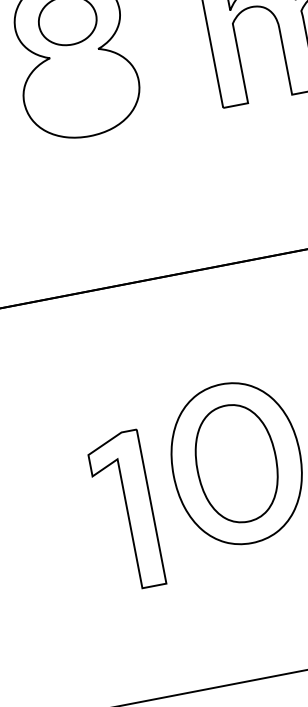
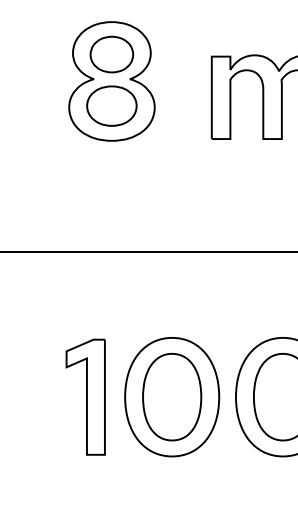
part: (80, 88) -> (111, 105), added
part: (125, 510) -> (85, 396), moved

